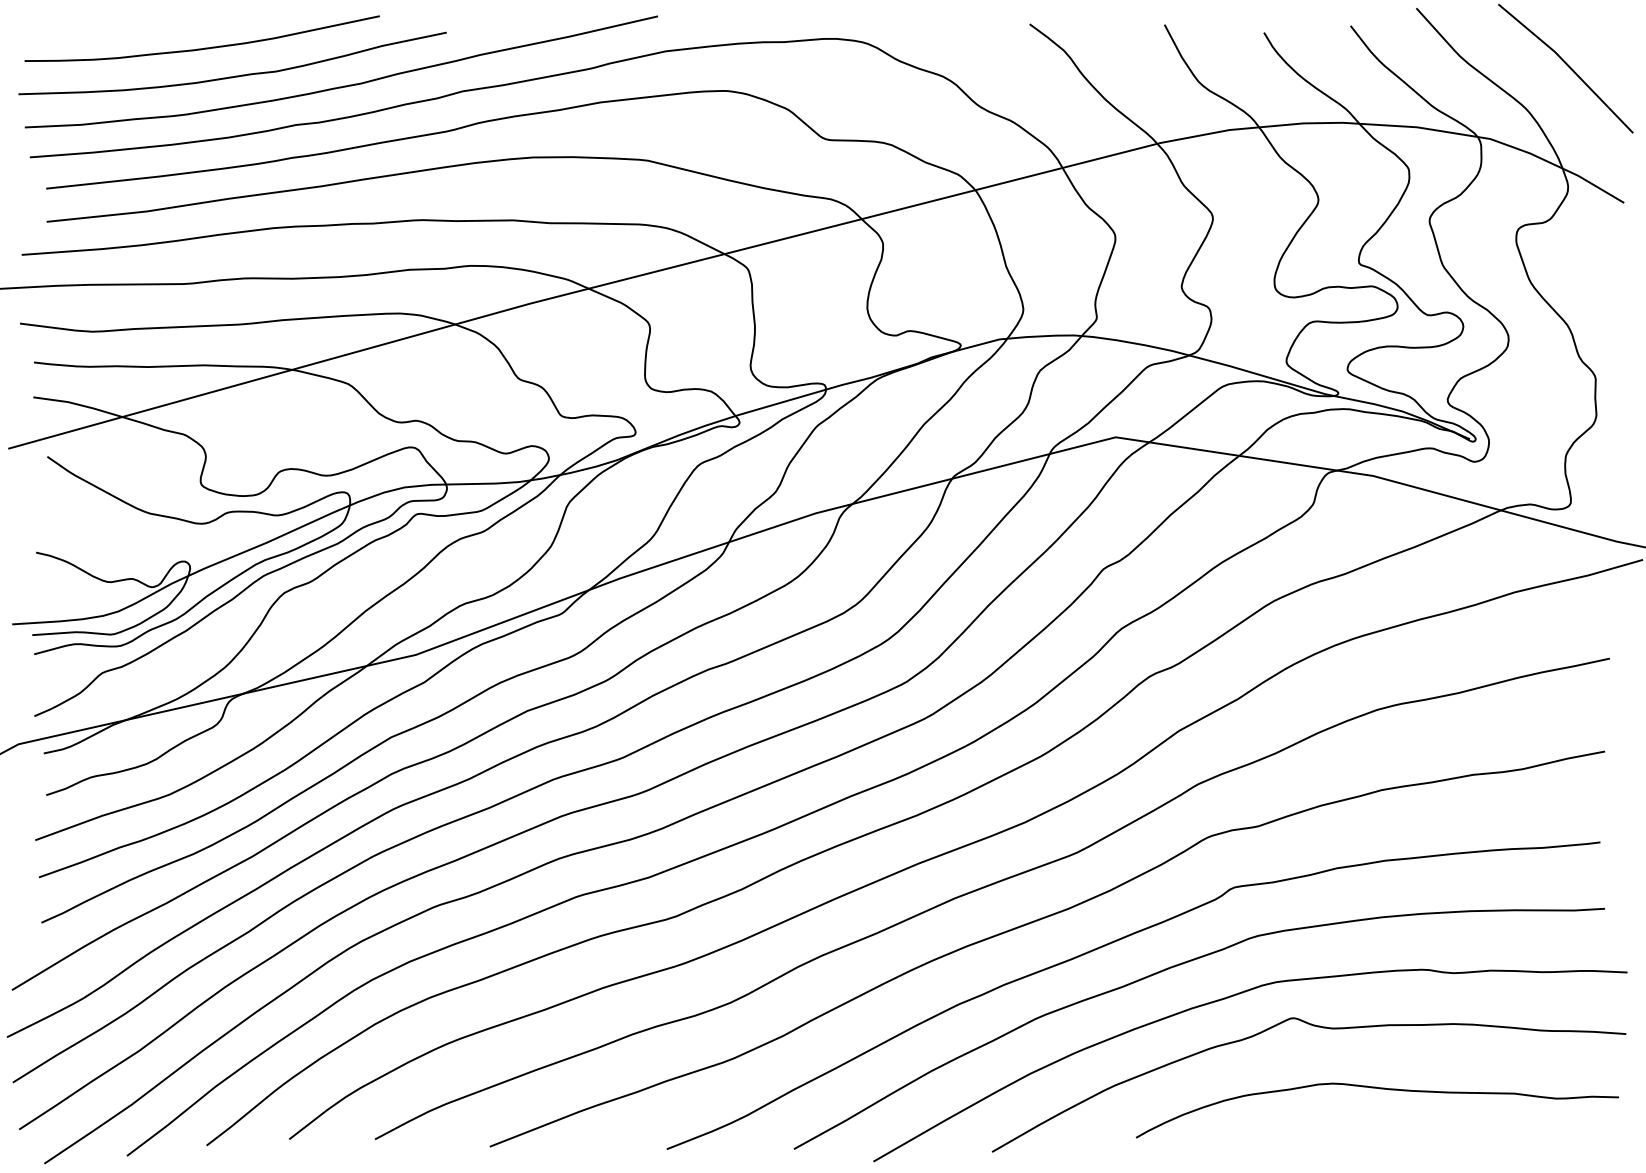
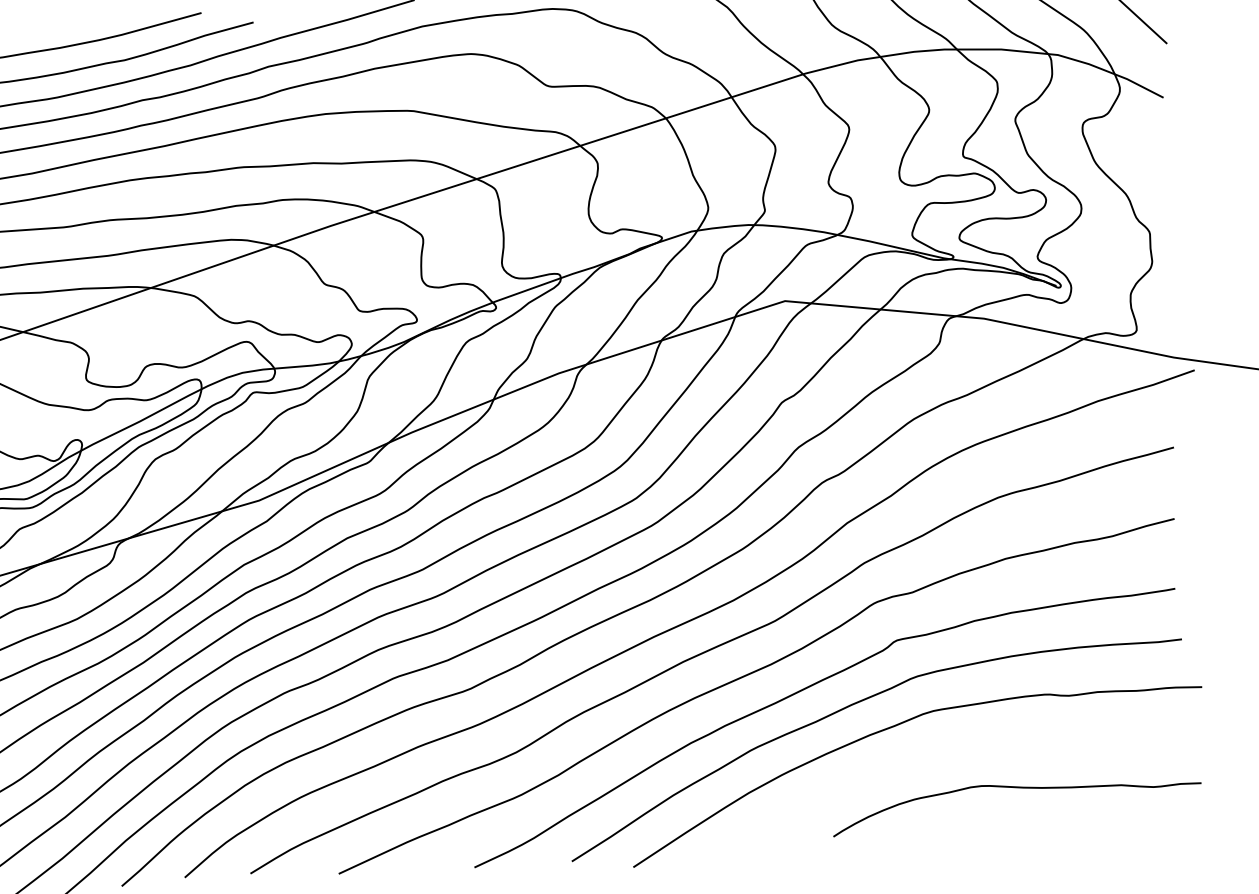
curve: (1317, 1027) -> (967, 743), removed

